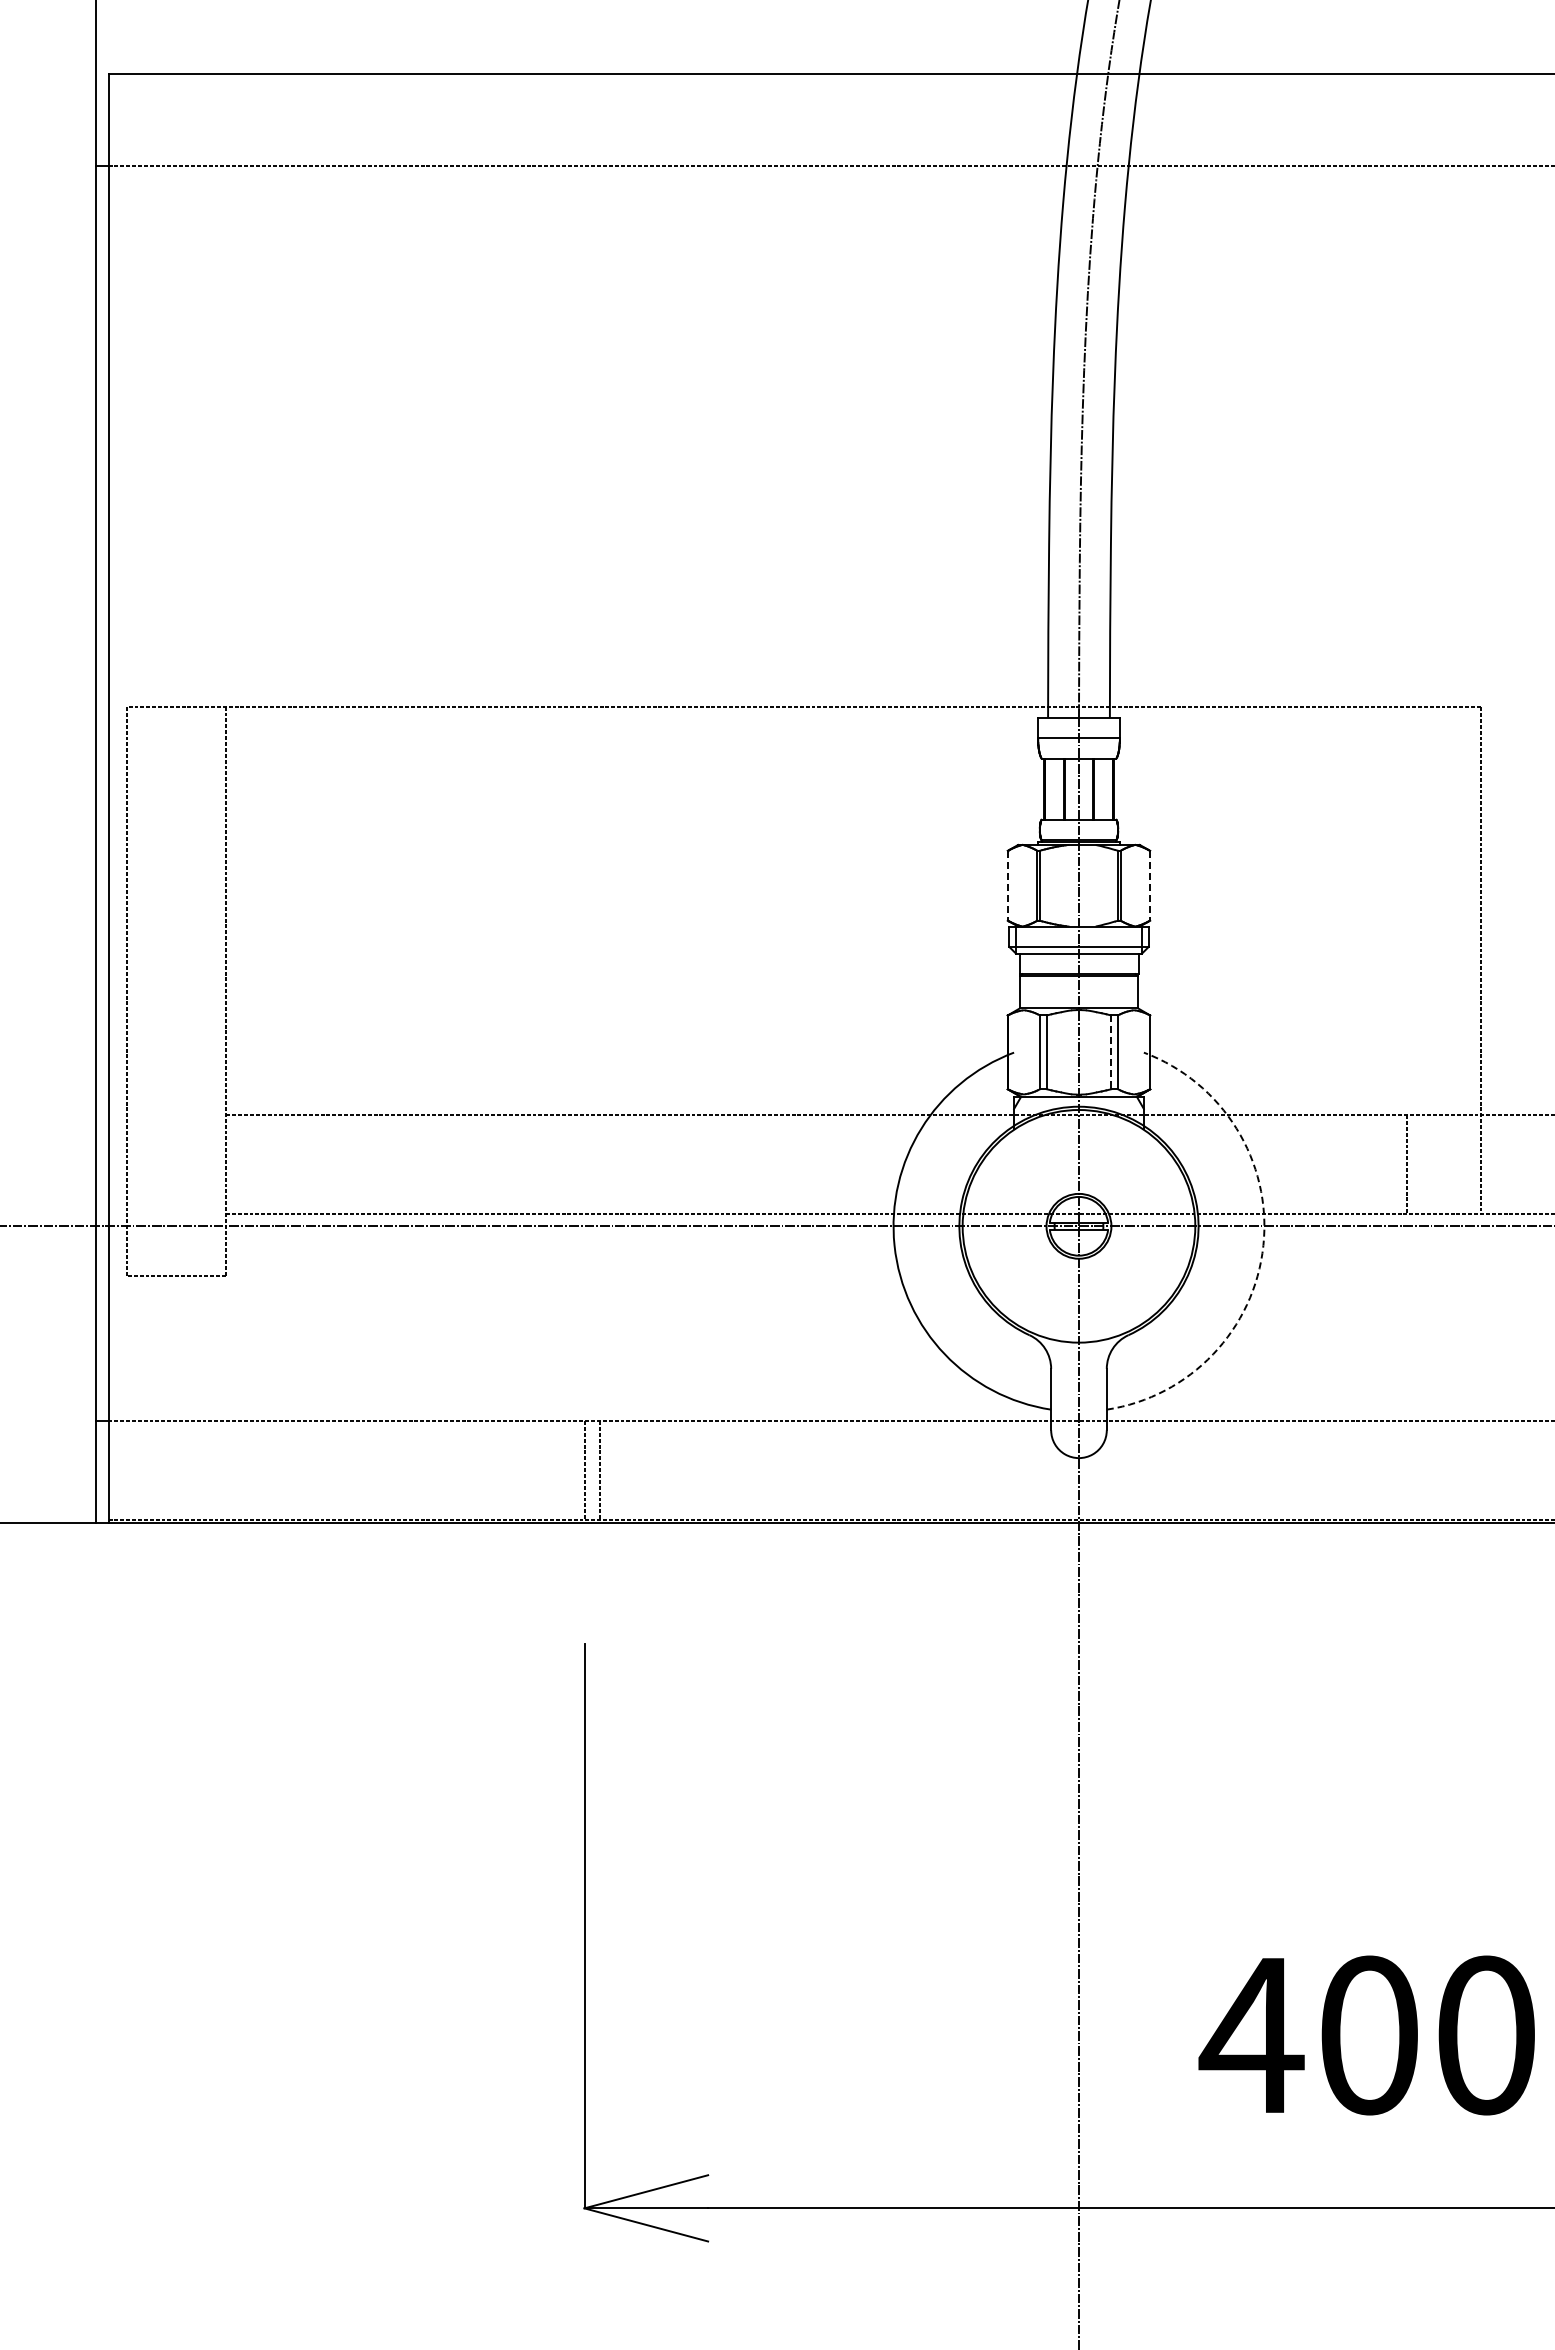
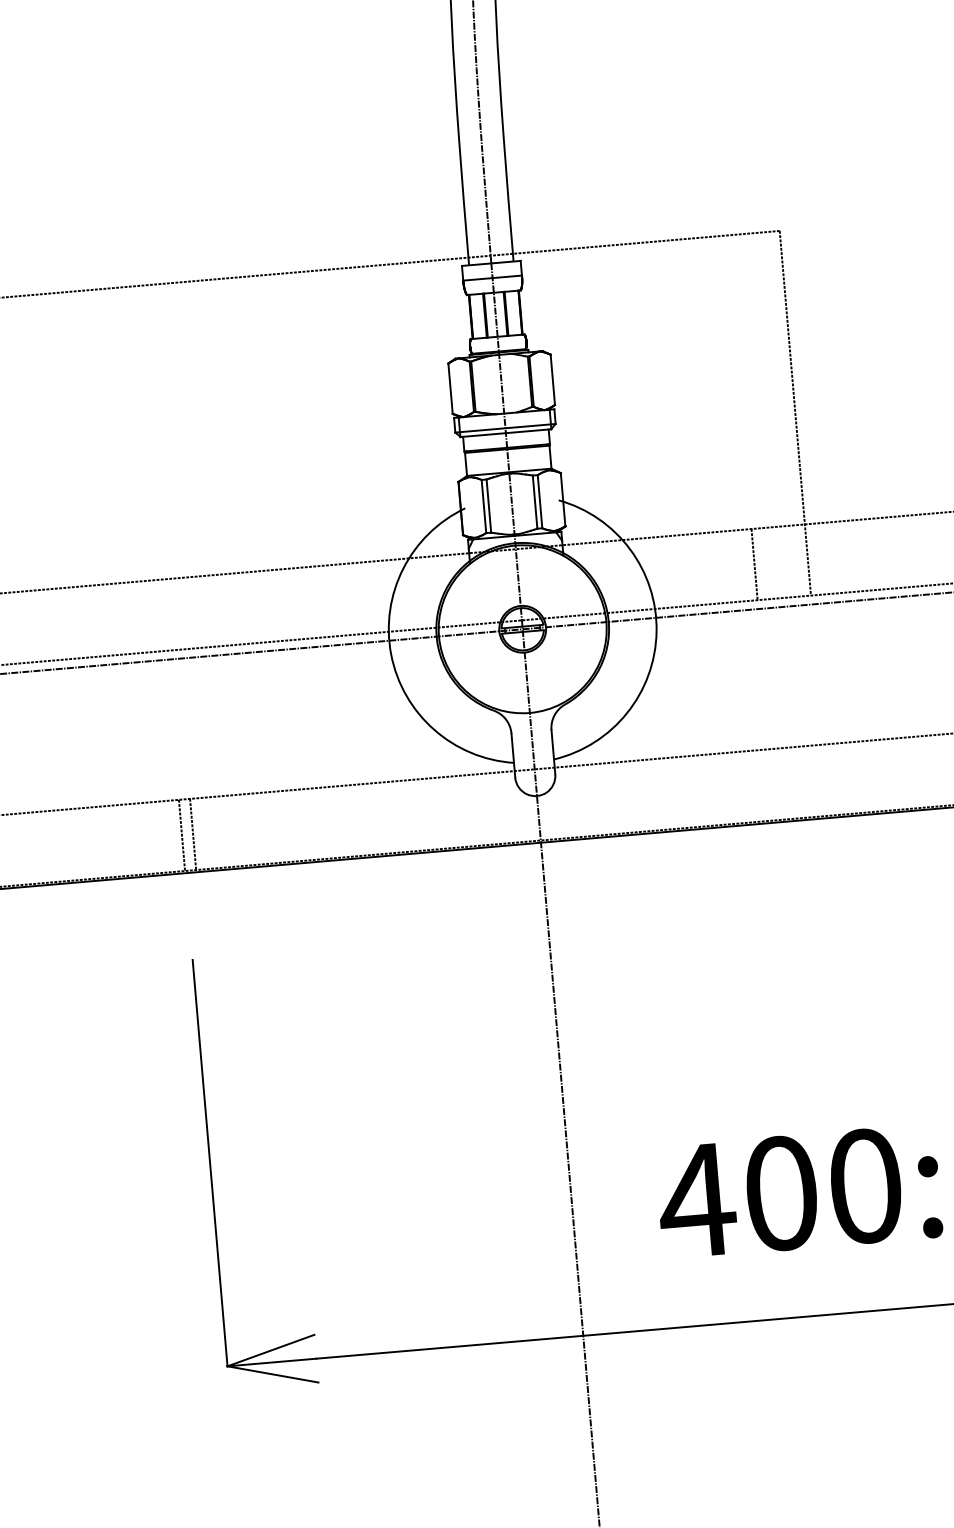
line: (1007, 885) -> (450, 388), dashed -> solid
line: (1150, 885) -> (553, 379), dashed -> solid
line: (1111, 1052) -> (535, 502), dashed -> solid
arc: (1263, 1245) -> (656, 631), dashed -> solid

